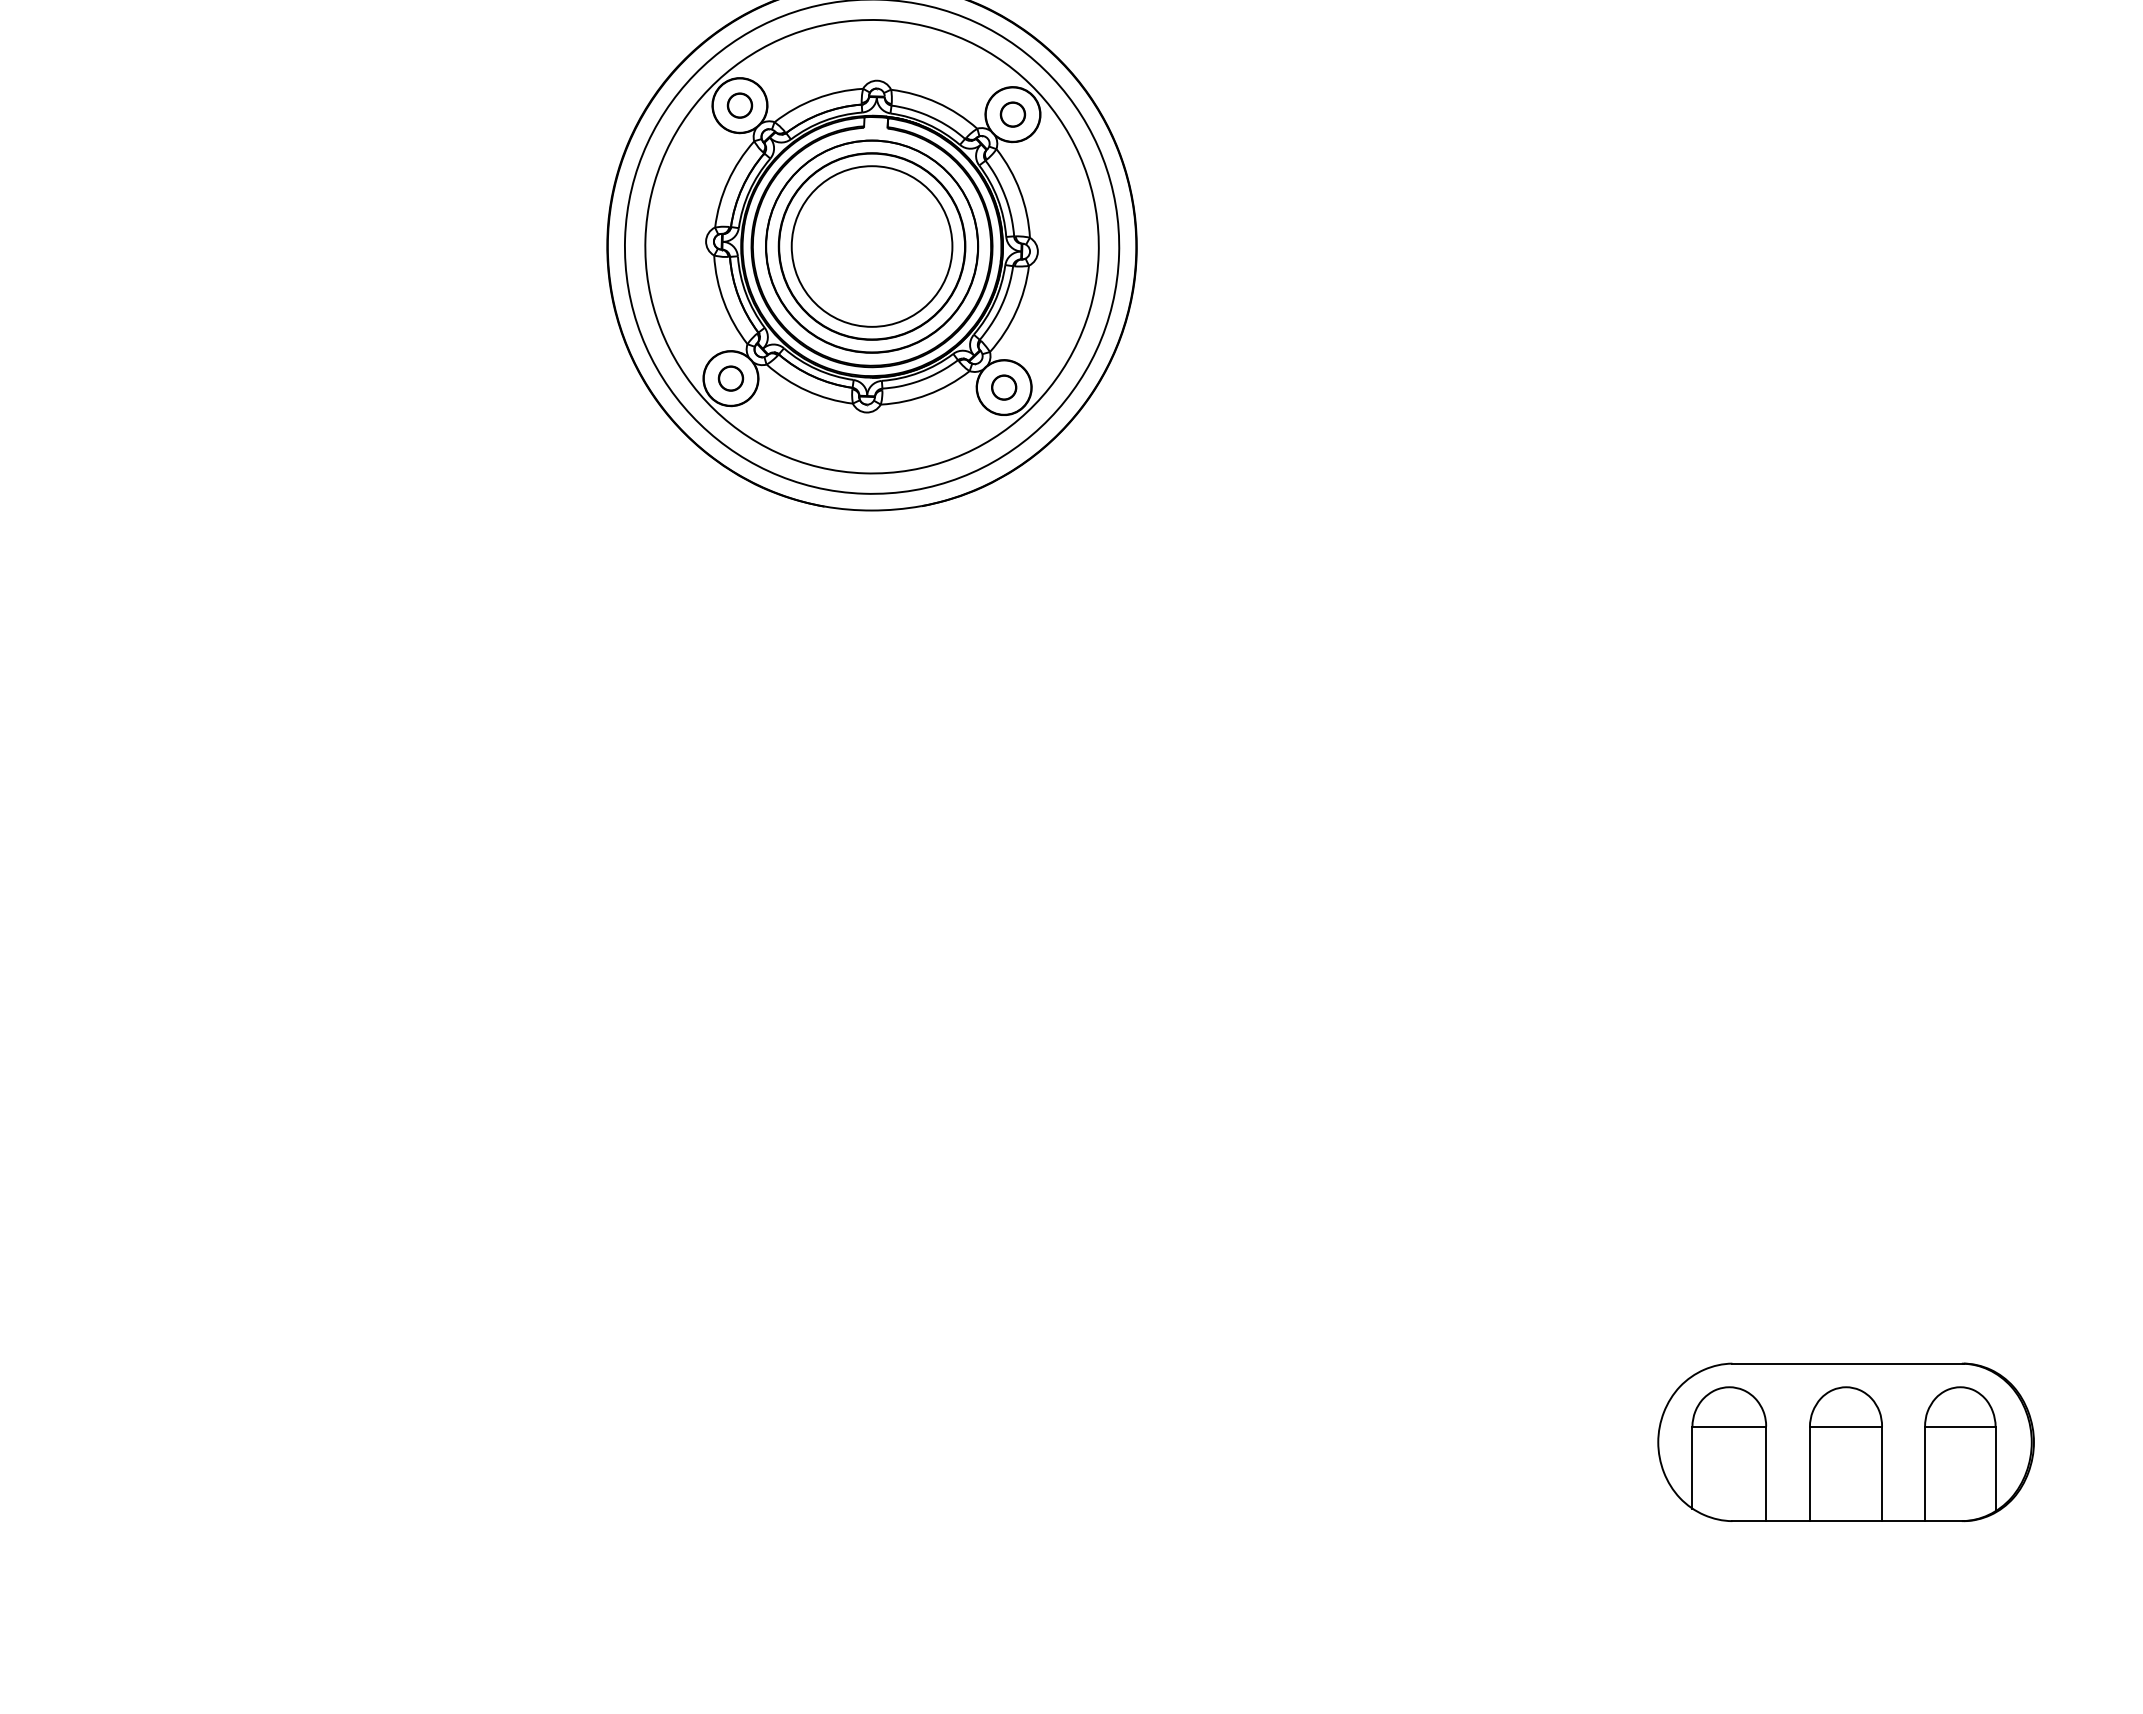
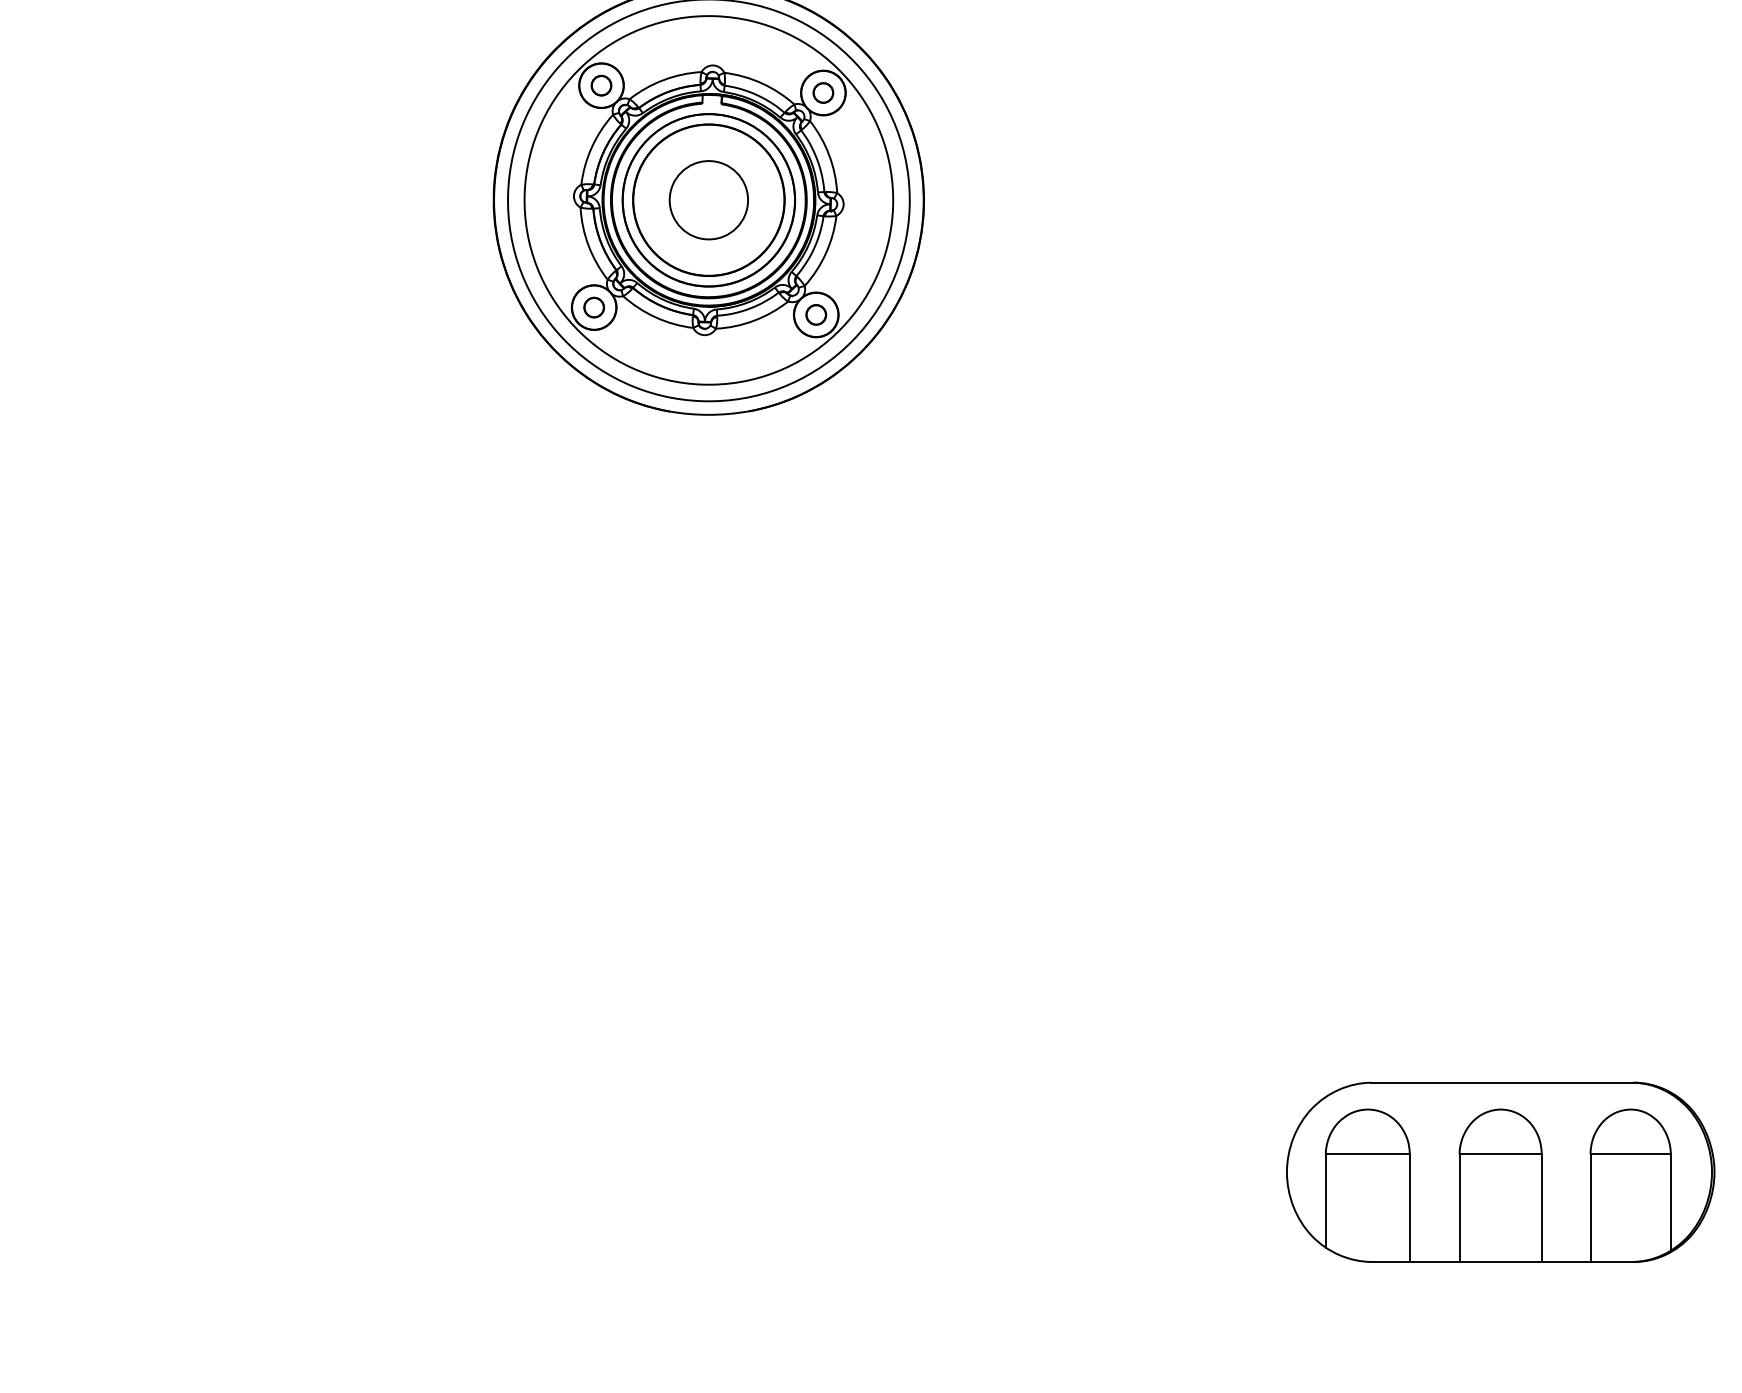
circle: (871, 246) -> (708, 200), size x0.6
part: (1845, 1442) -> (1500, 1172), size x1.4

